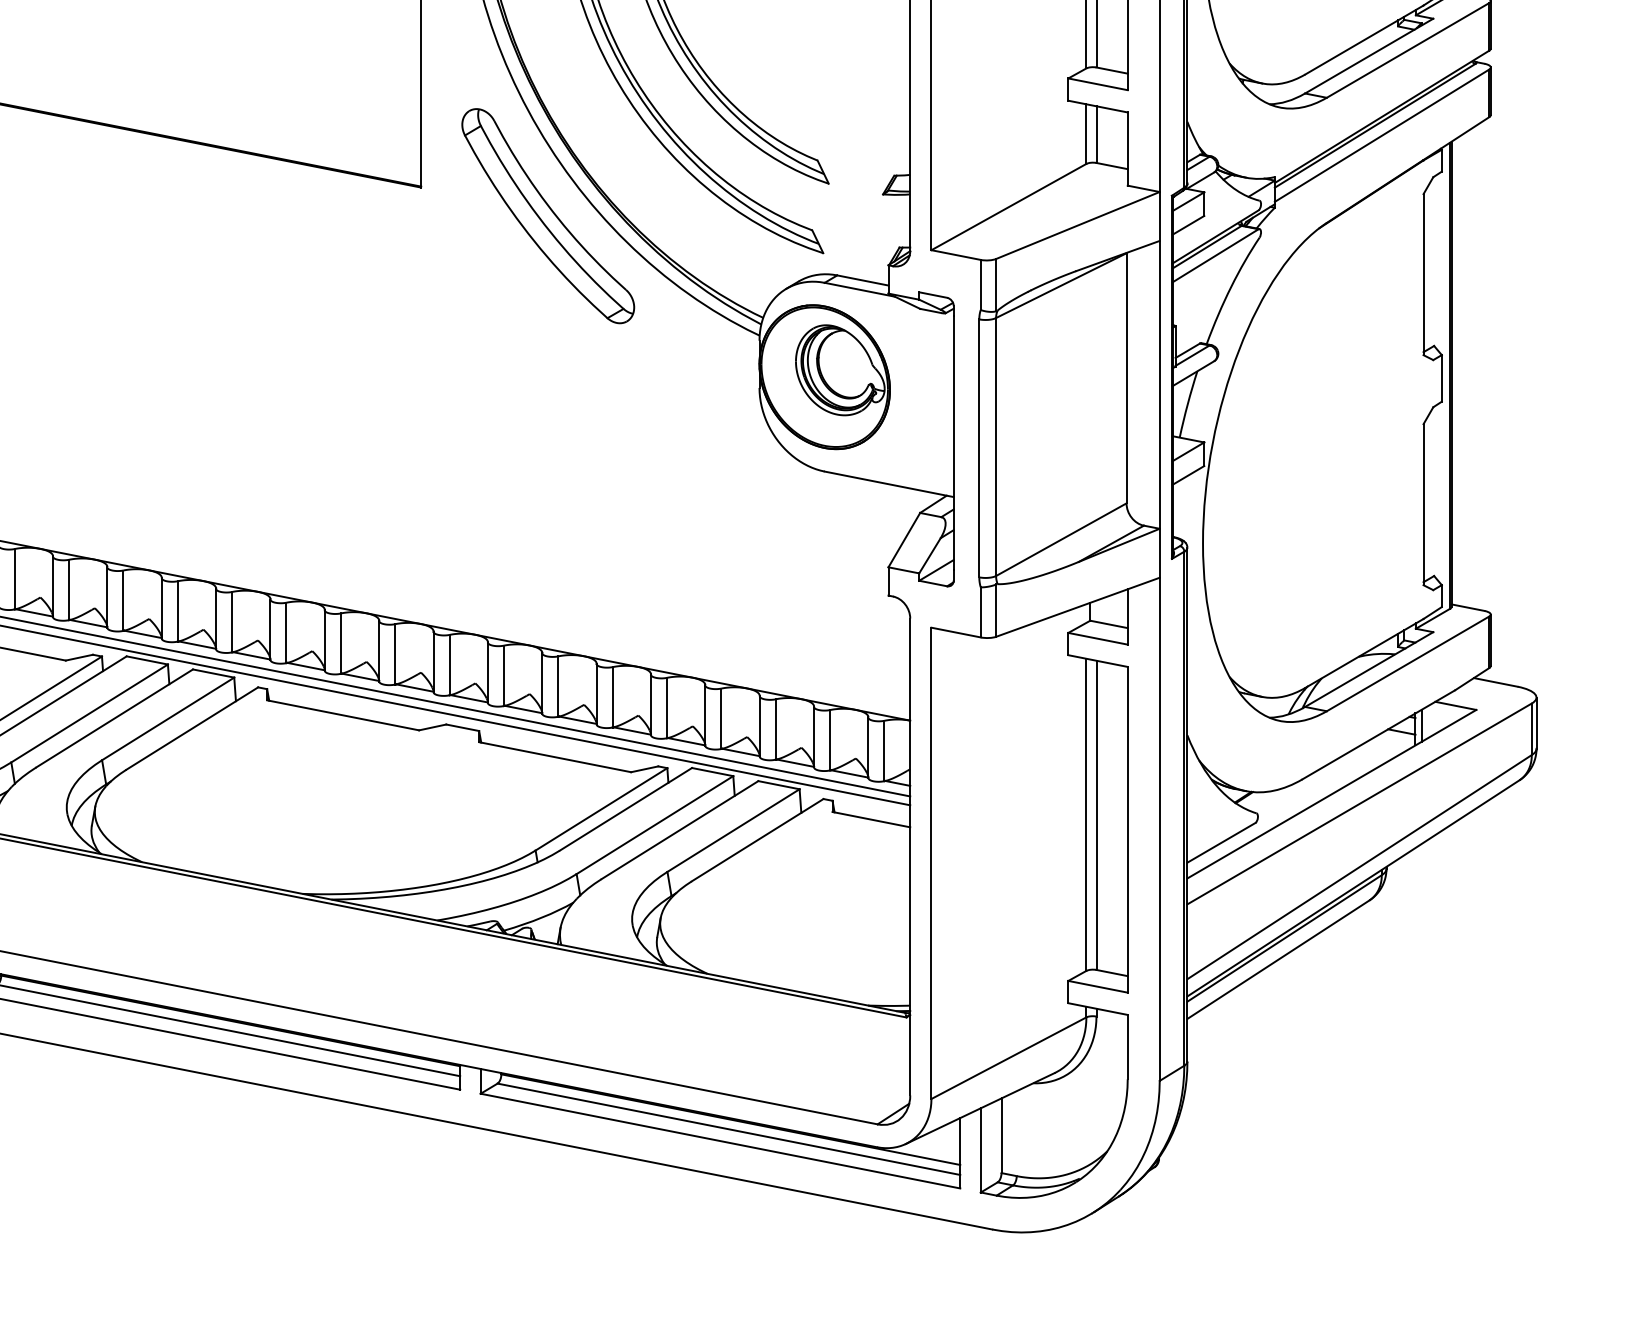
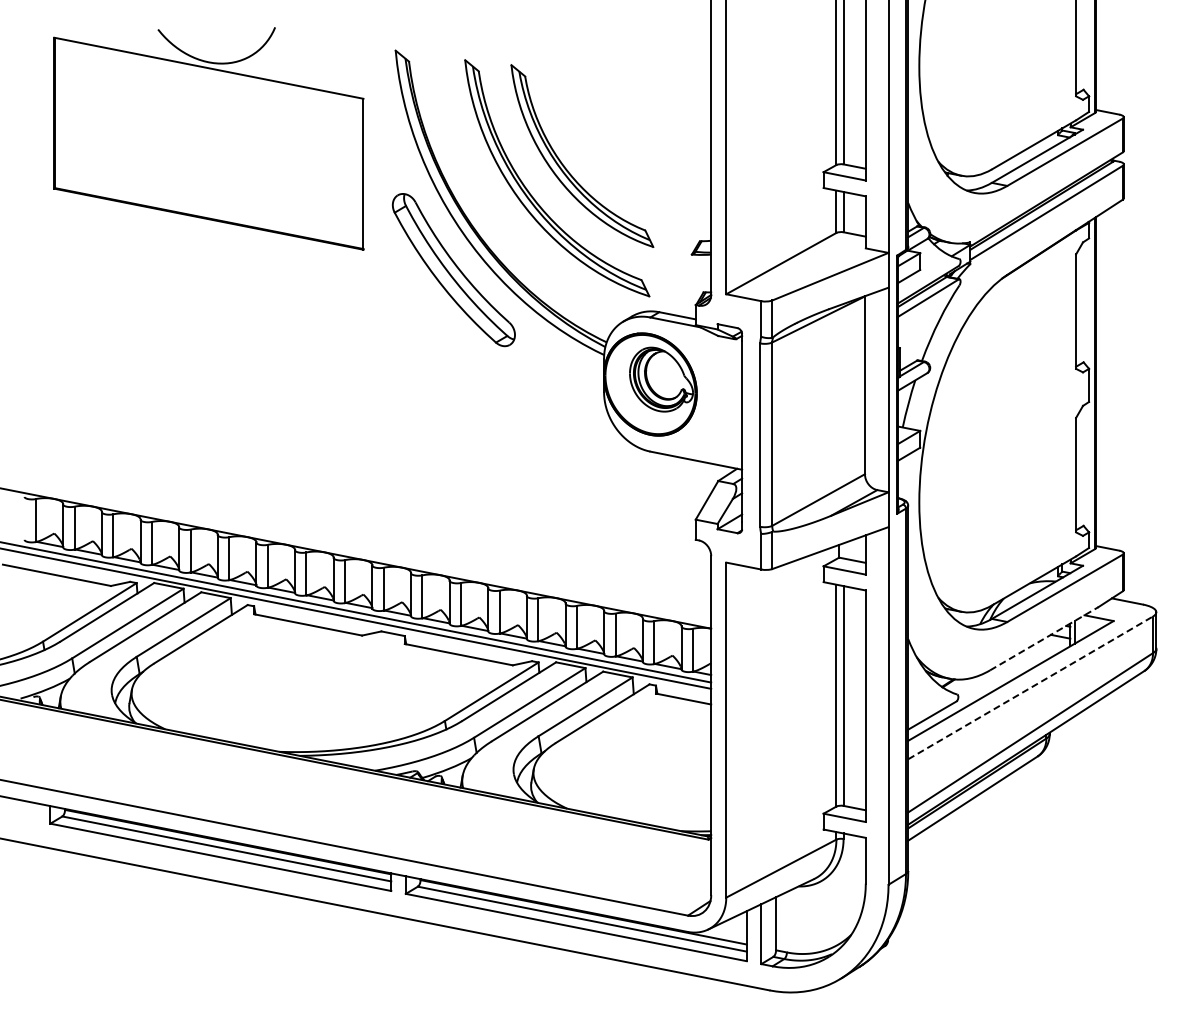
line: (1379, 734) -> (1044, 638), solid -> dashed
line: (1359, 803) -> (1030, 687), solid -> dashed

